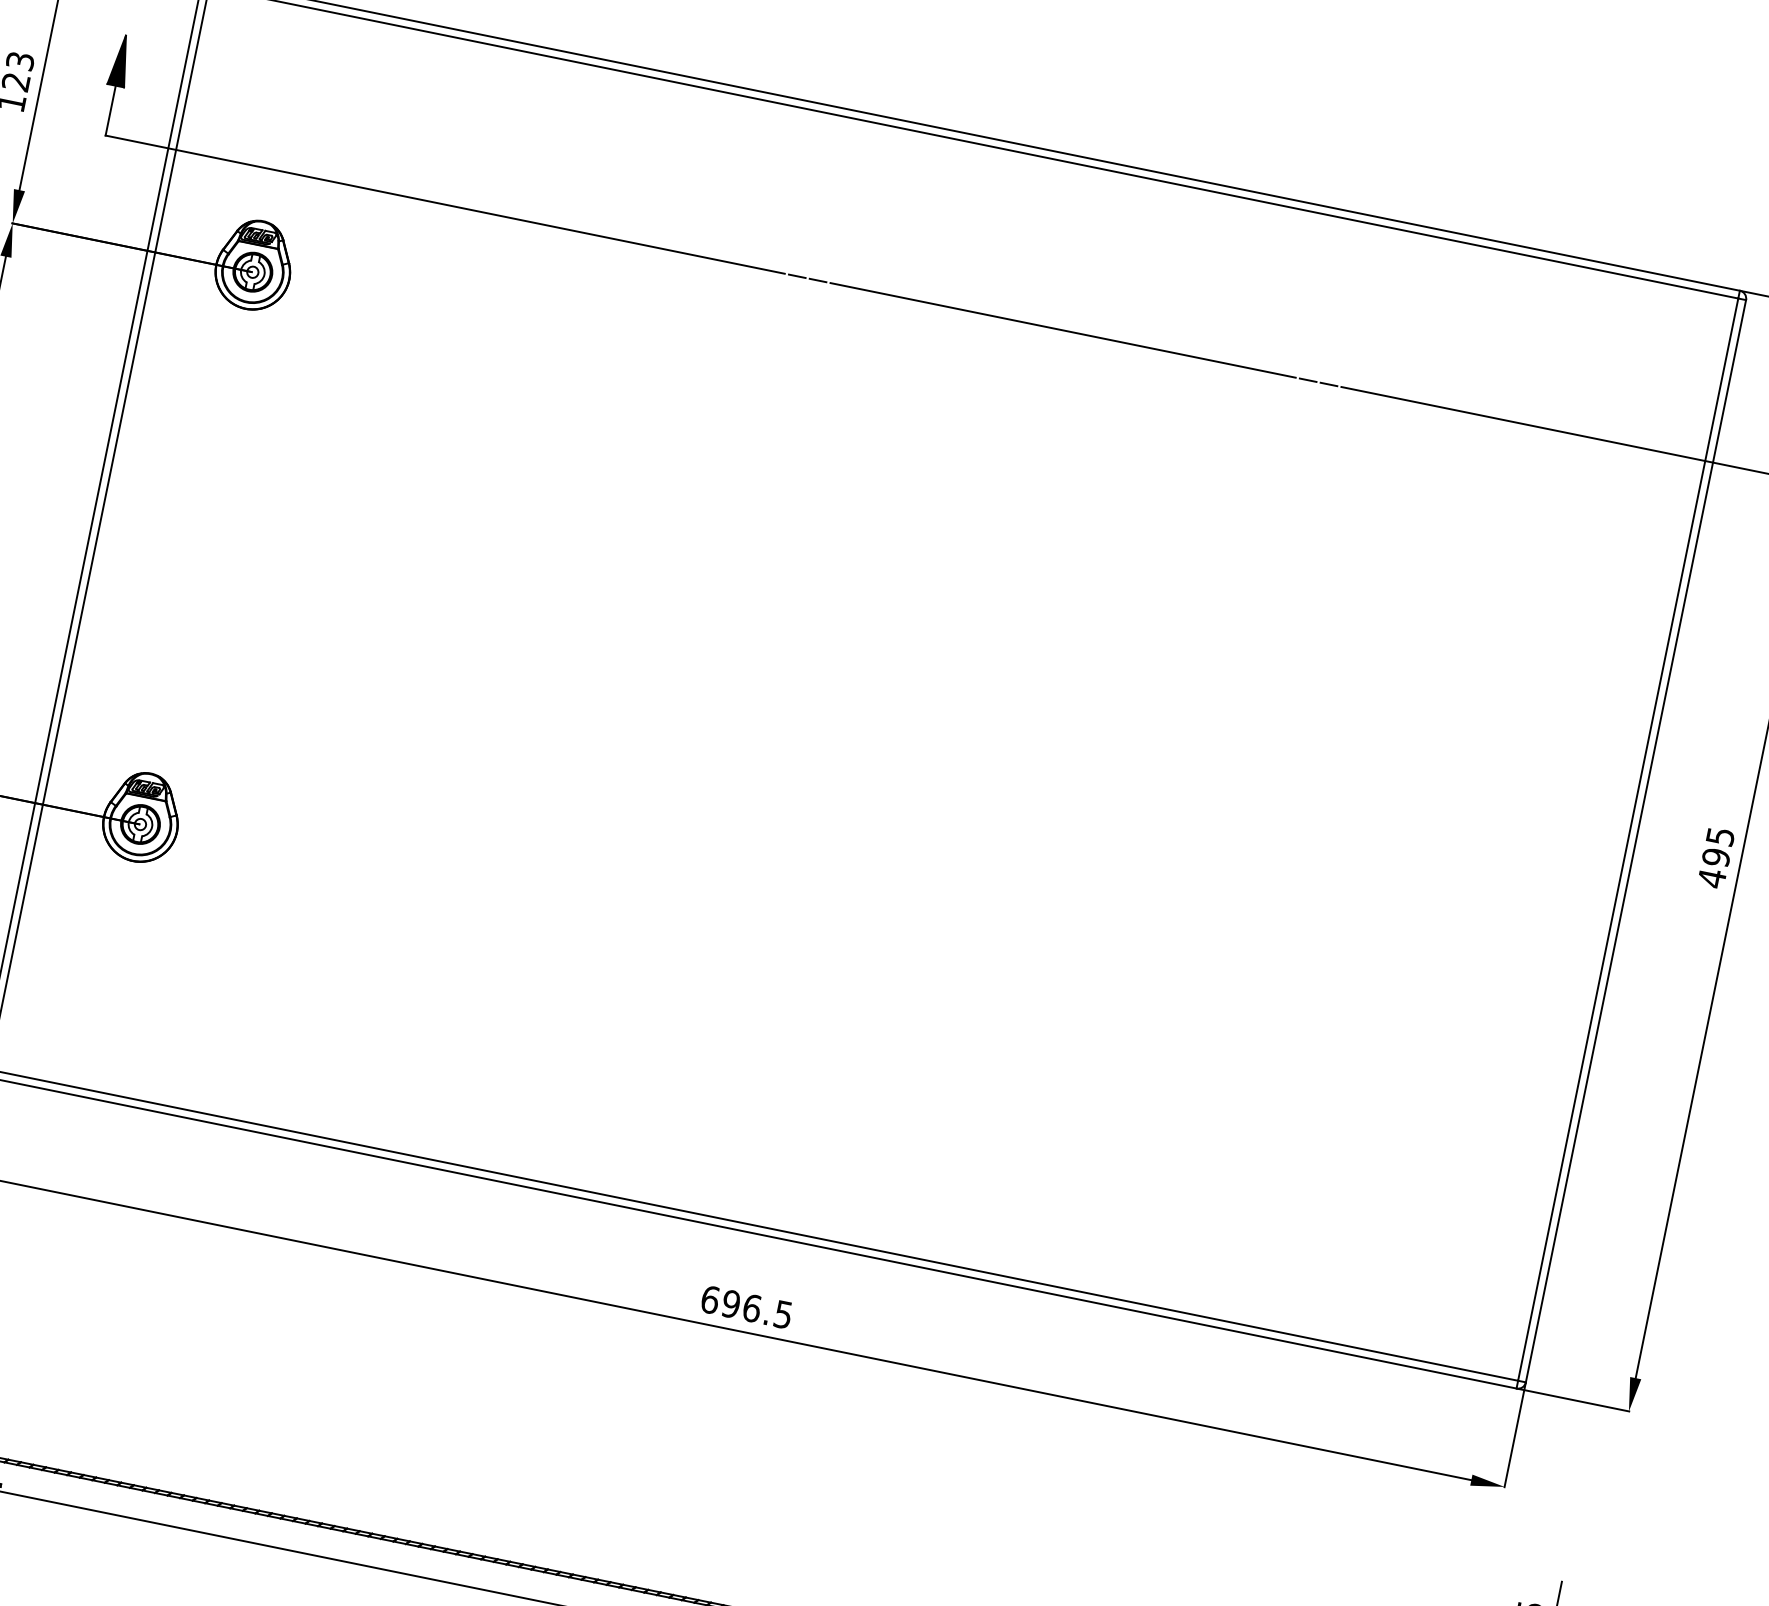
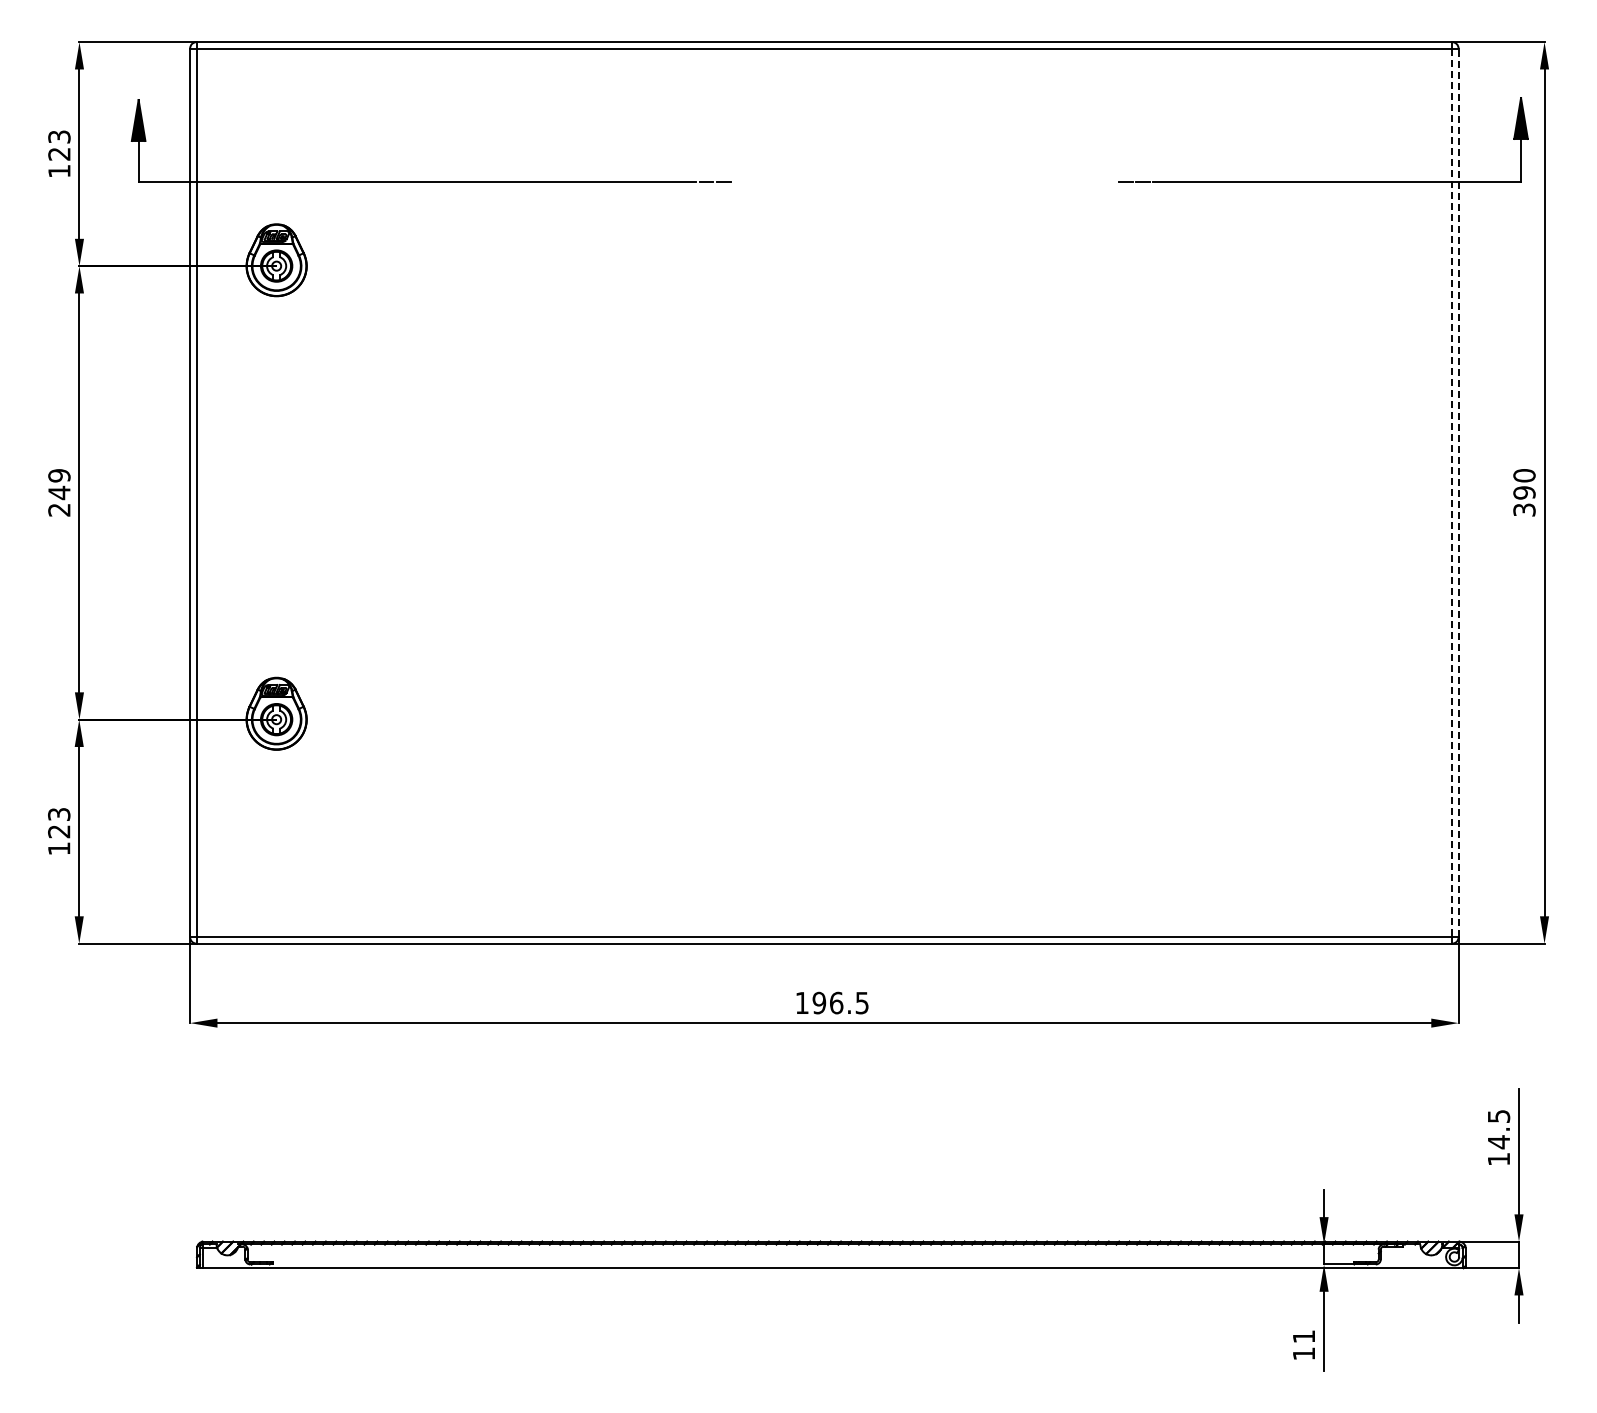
line: (1062, 329) -> (924, 181), removed
line: (1628, 840) -> (1452, 493), solid -> dashed
line: (1635, 840) -> (1458, 492), solid -> dashed
text: (1716, 858) -> (1524, 493), 495 -> 390
text: (710, 1299) -> (802, 1002), 696.5 -> 196.5

